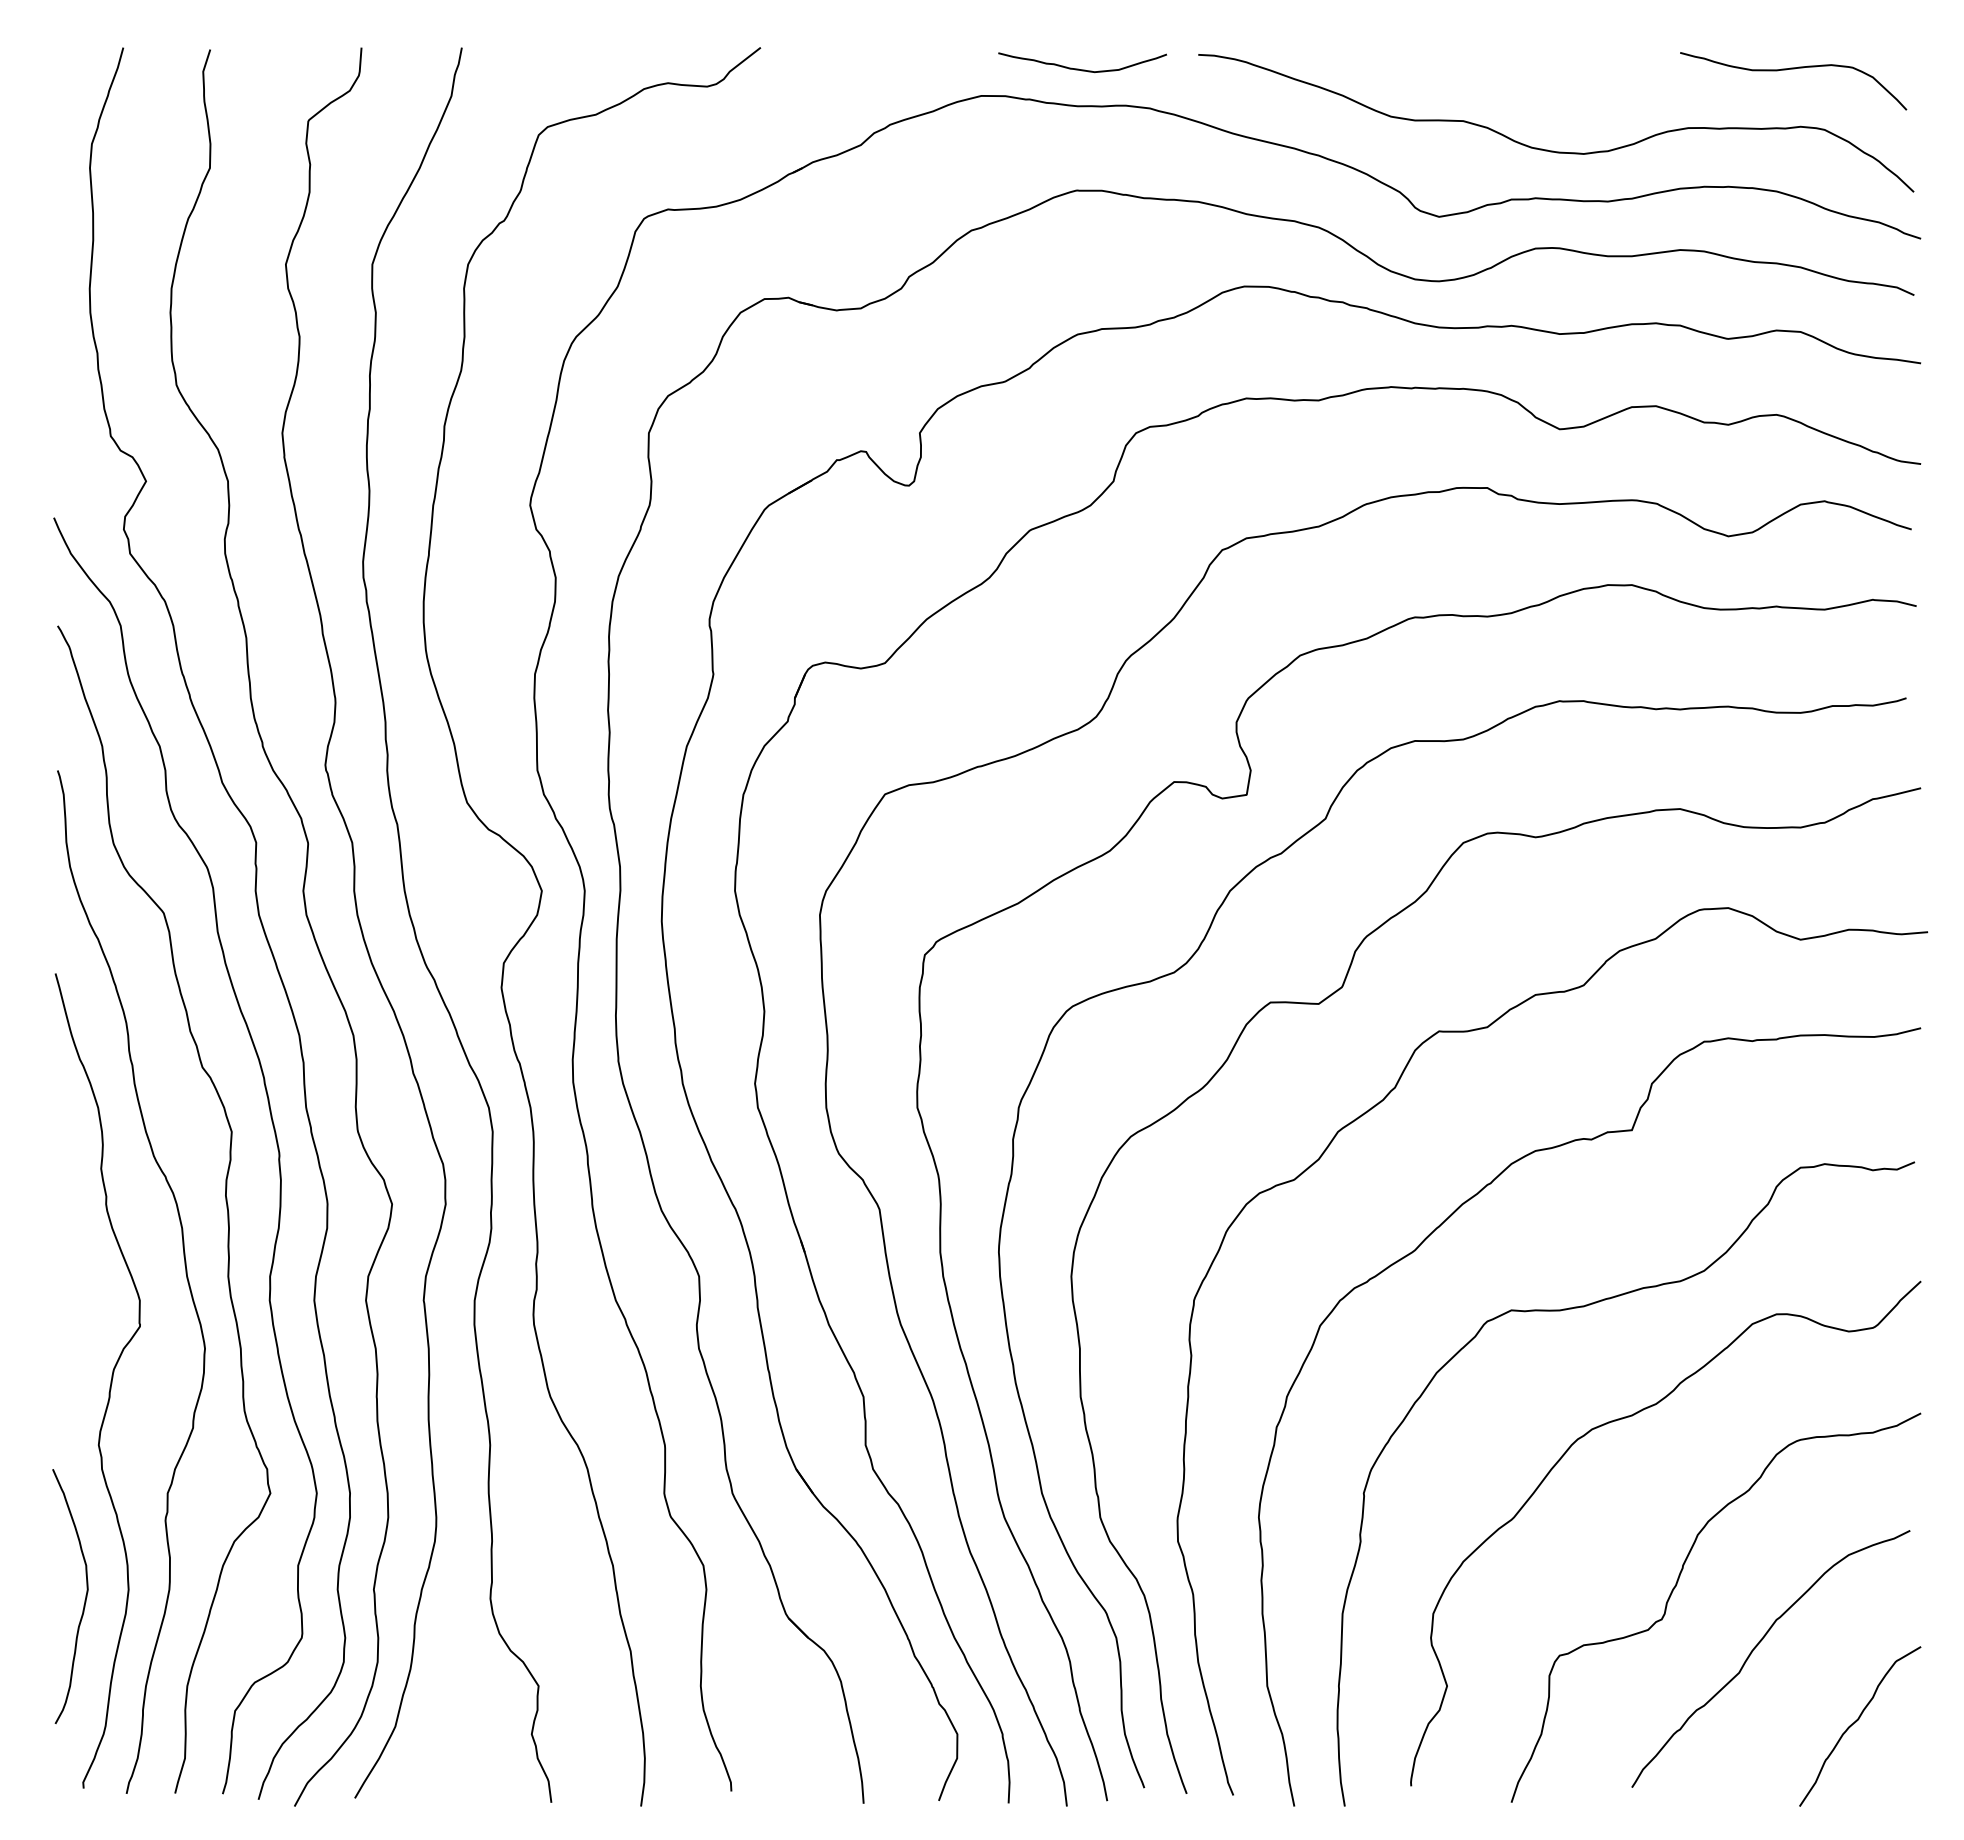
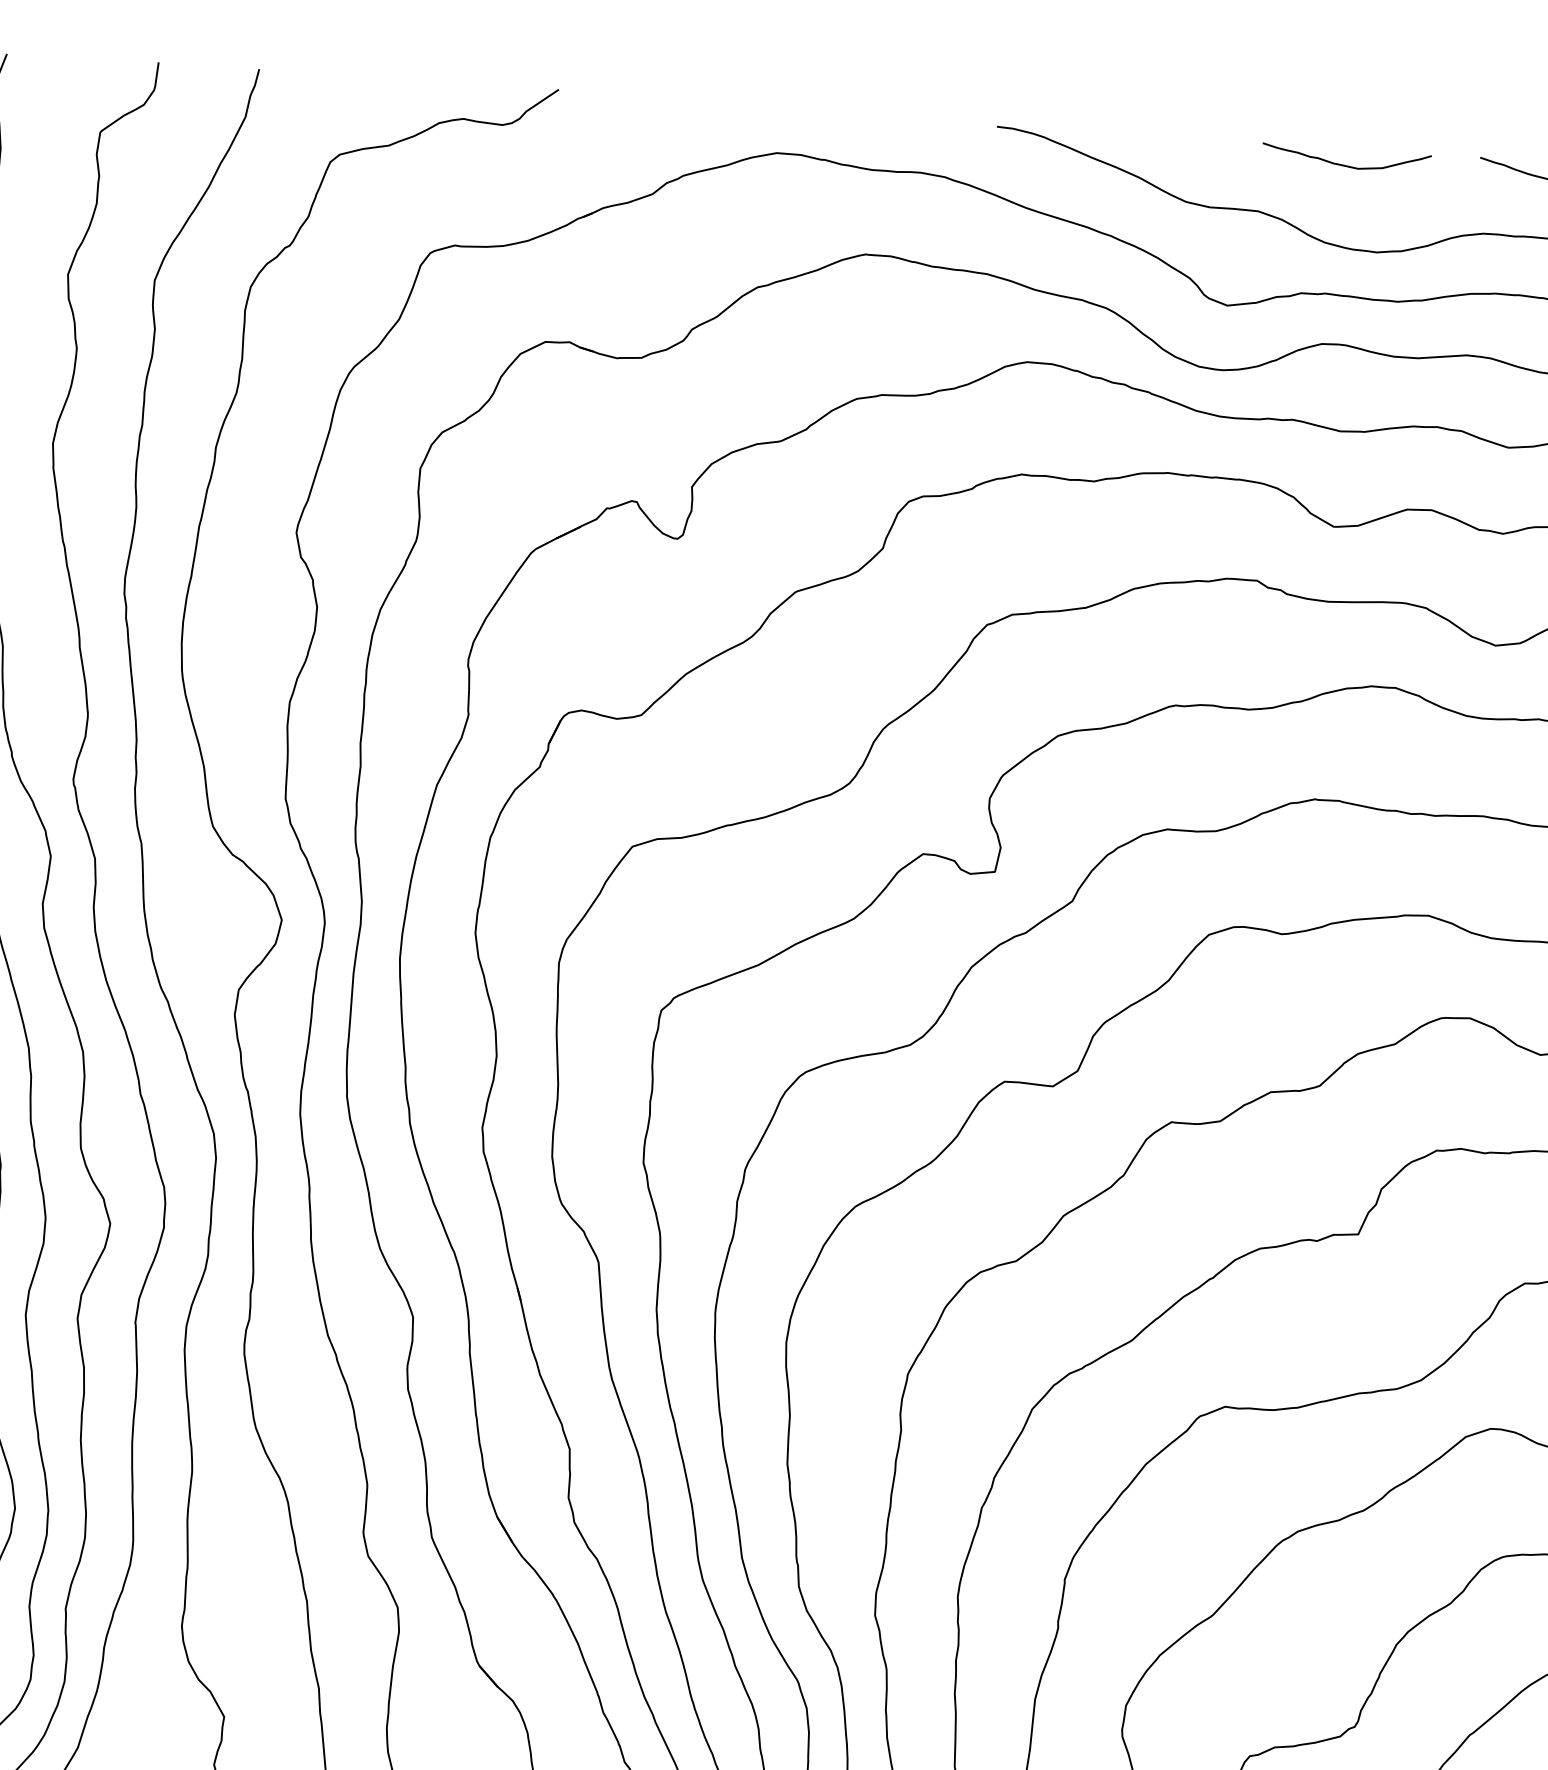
curve: (1082, 69) -> (1346, 165), moved

